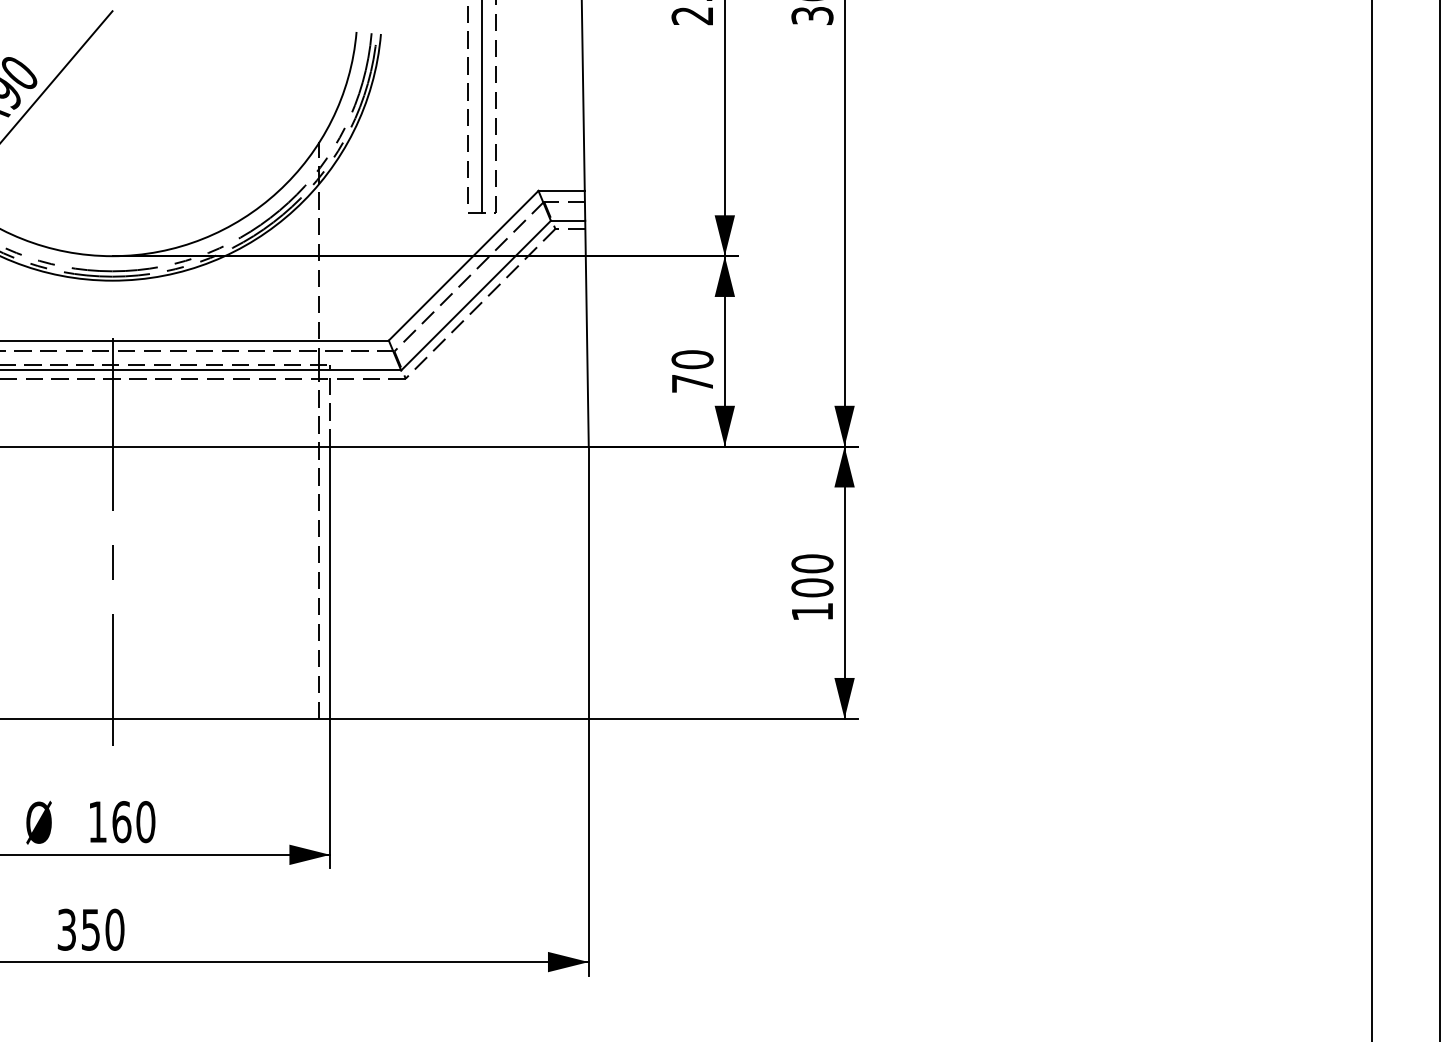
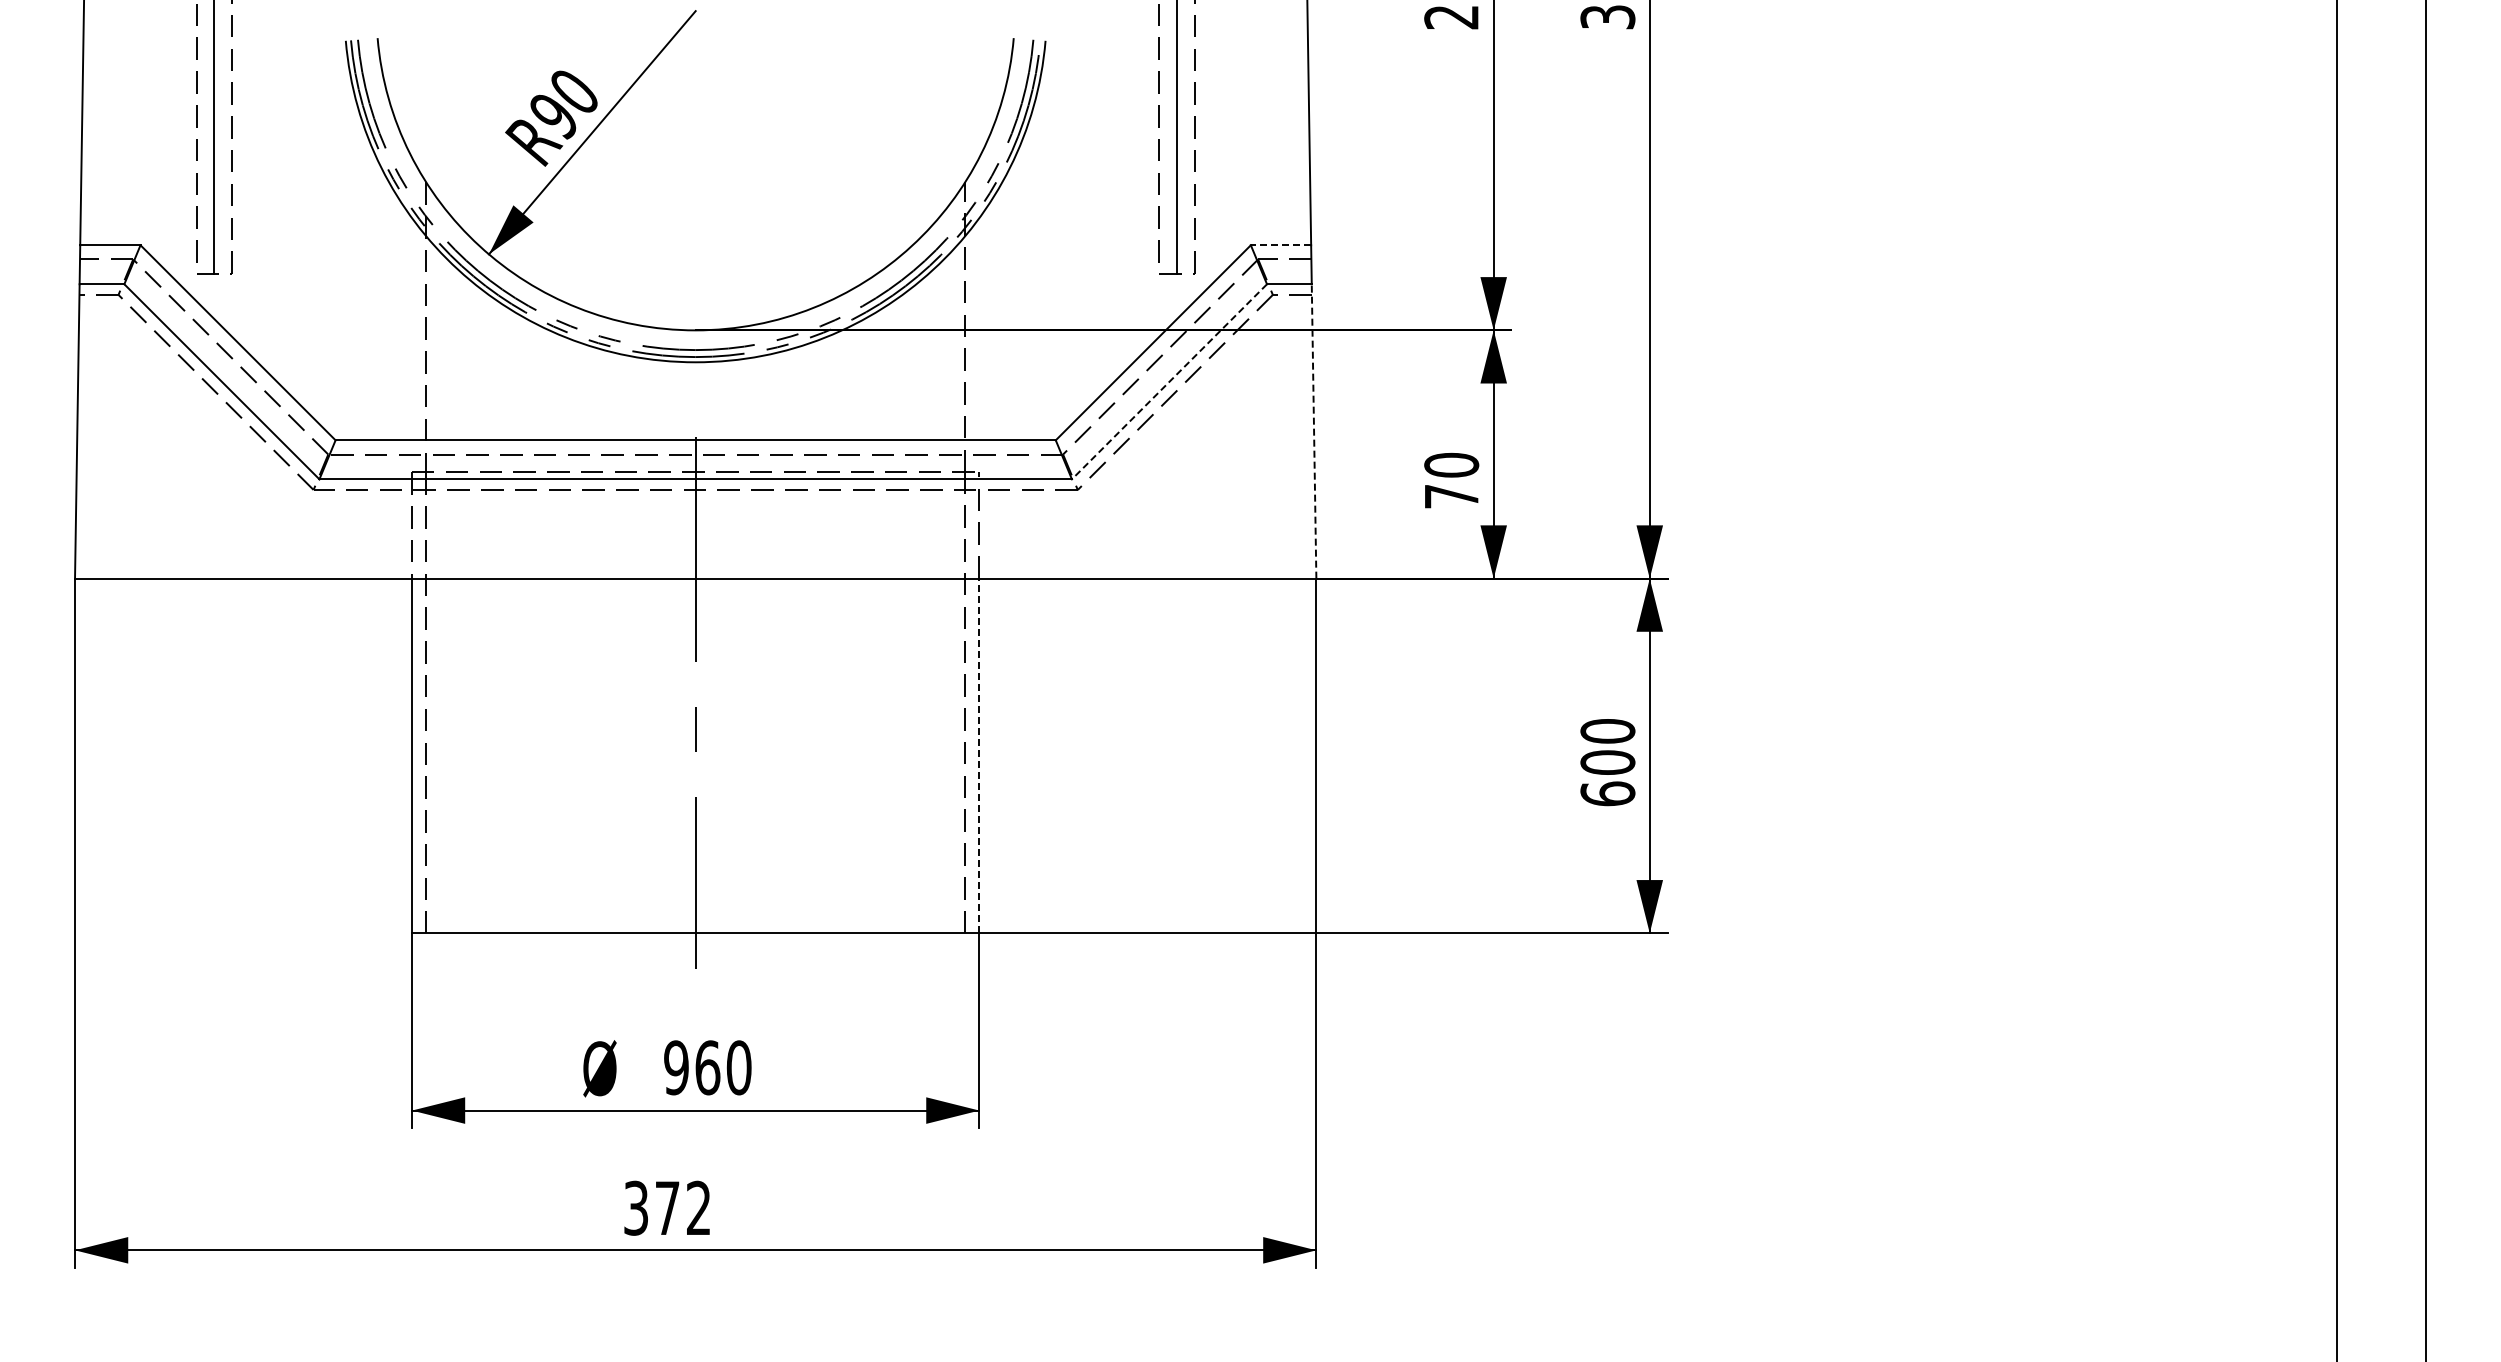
line: (561, 191) -> (1280, 245), solid -> dashed
line: (476, 295) -> (1169, 381), solid -> dashed
line: (587, 333) -> (1314, 430), solid -> dashed
line: (330, 582) -> (979, 755), solid -> dashed
text: (812, 611) -> (1607, 793), 100 -> 600
text: (97, 821) -> (676, 1067), 160 -> 960
text: (103, 929) -> (683, 1207), 350 -> 372

